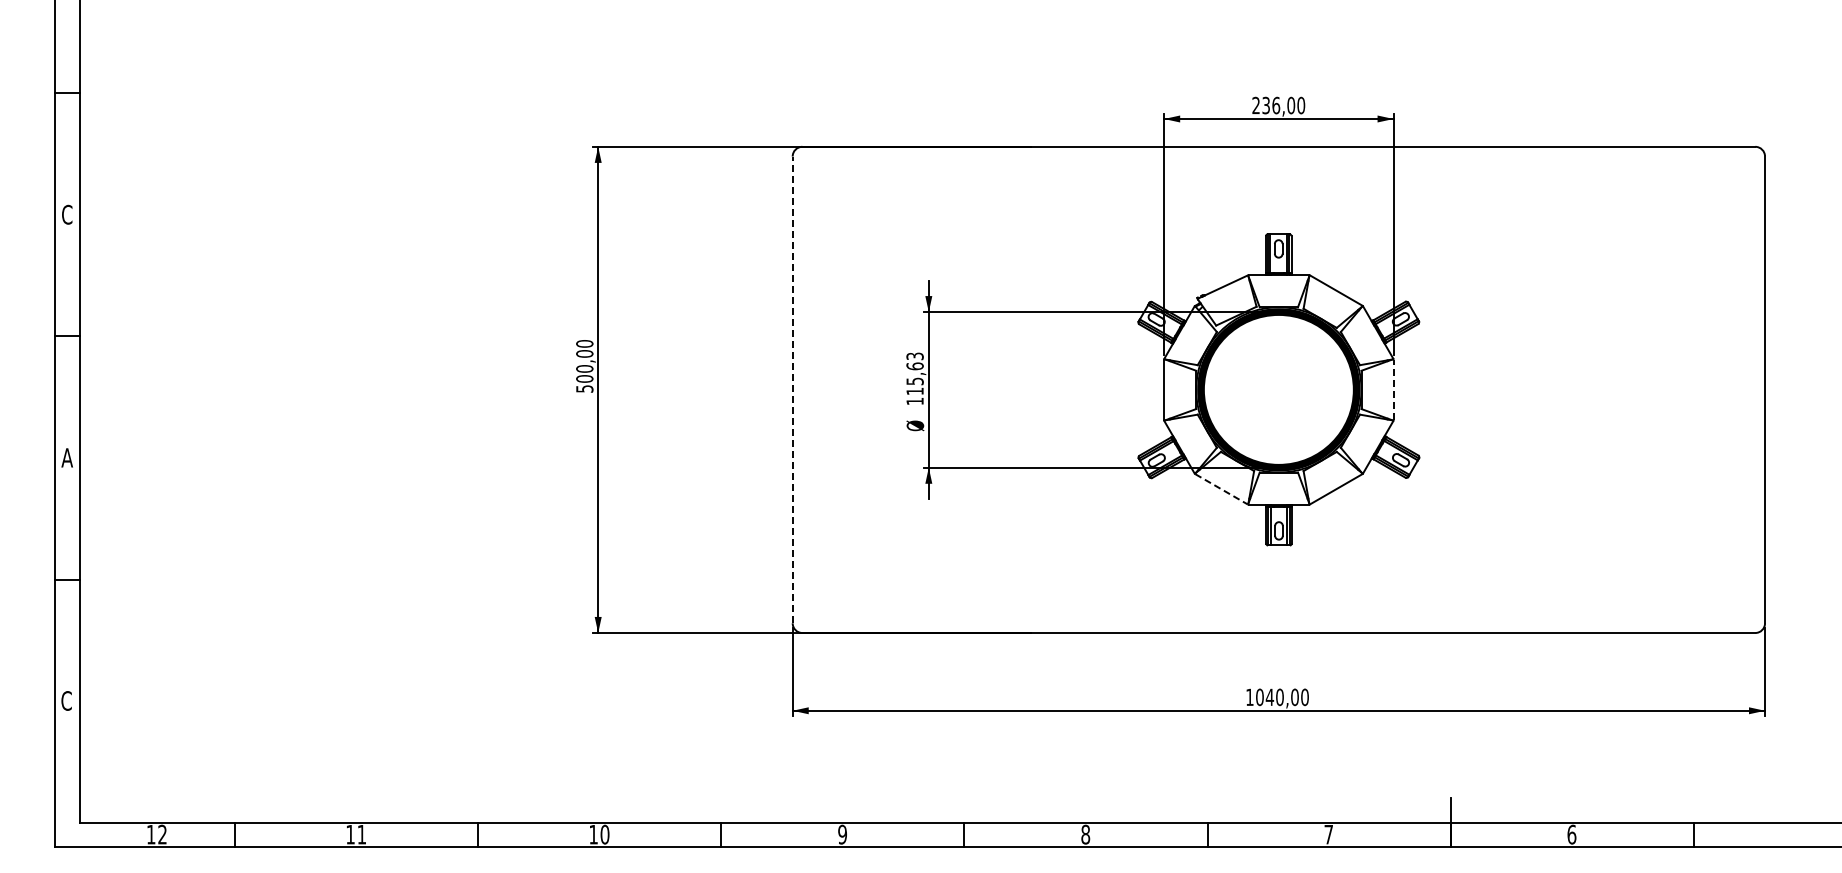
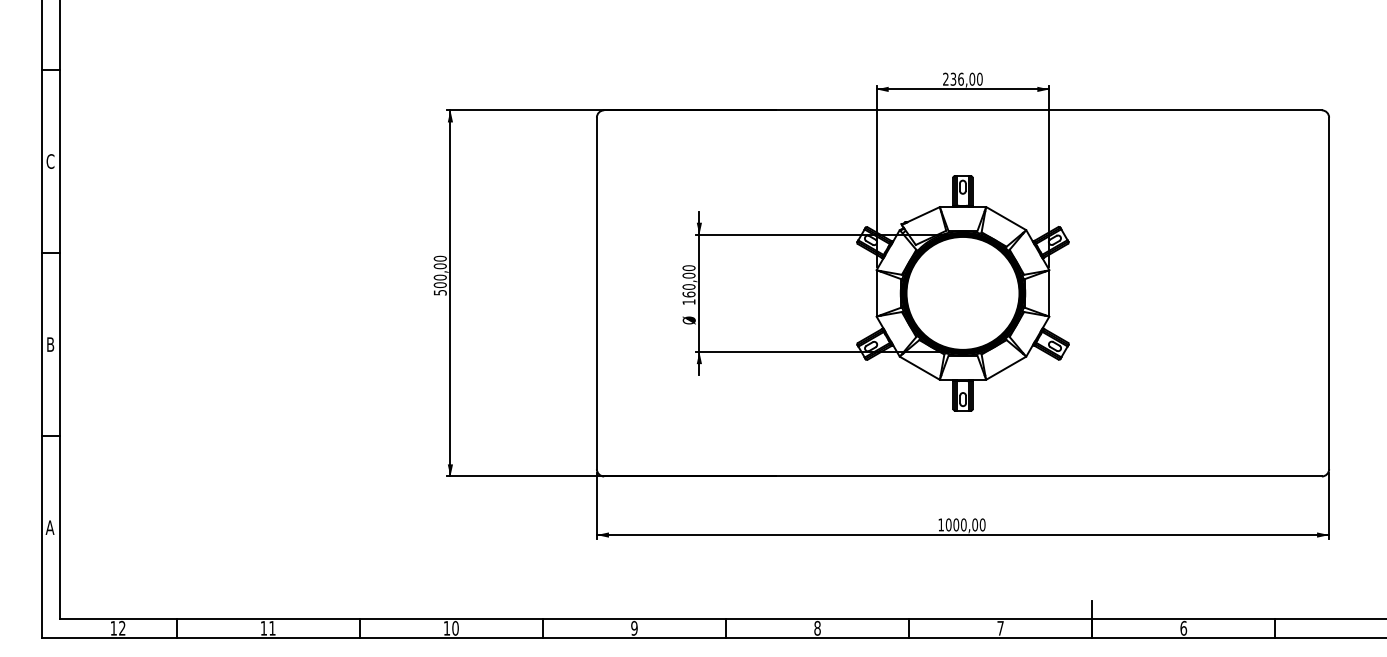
text: (914, 373) -> (688, 281), 115,63 -> 160,00
line: (792, 389) -> (596, 293), dashed -> solid
line: (1393, 389) -> (1049, 293), dashed -> solid
text: (66, 457) -> (49, 344), A -> B
line: (1221, 489) -> (919, 368), dashed -> solid
text: (1269, 697) -> (955, 525), 1040,00 -> 1000,00
text: (66, 700) -> (49, 527), C -> A

